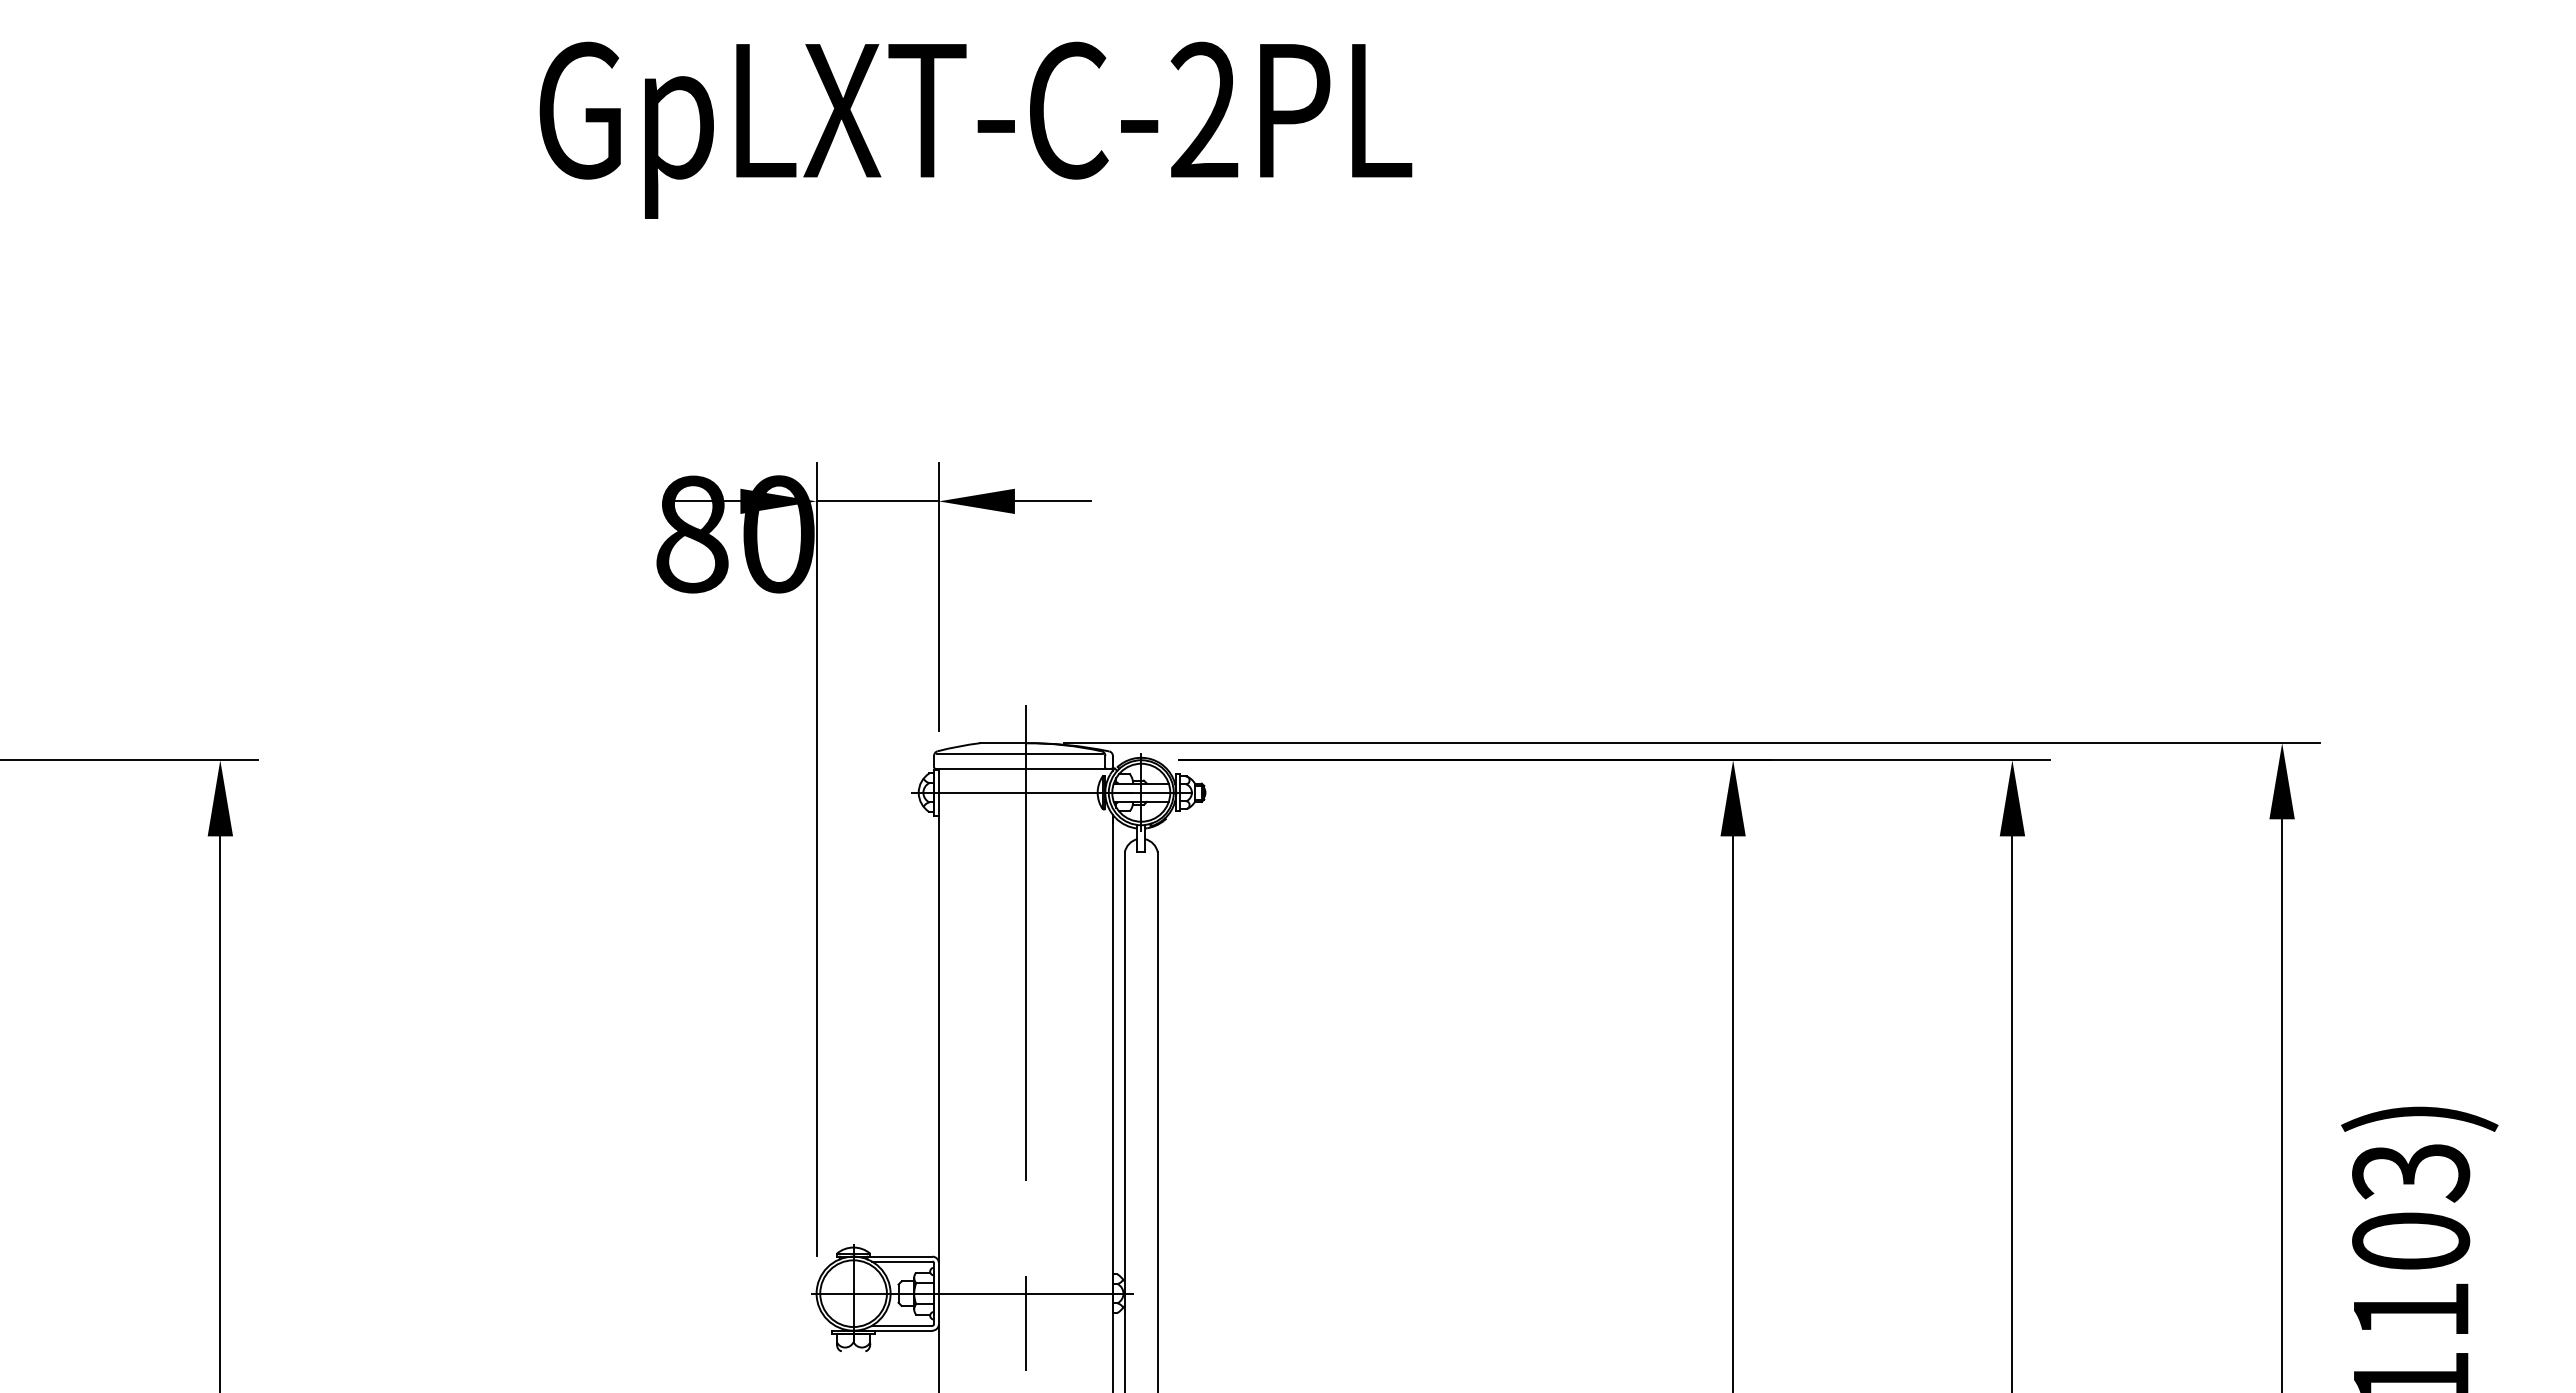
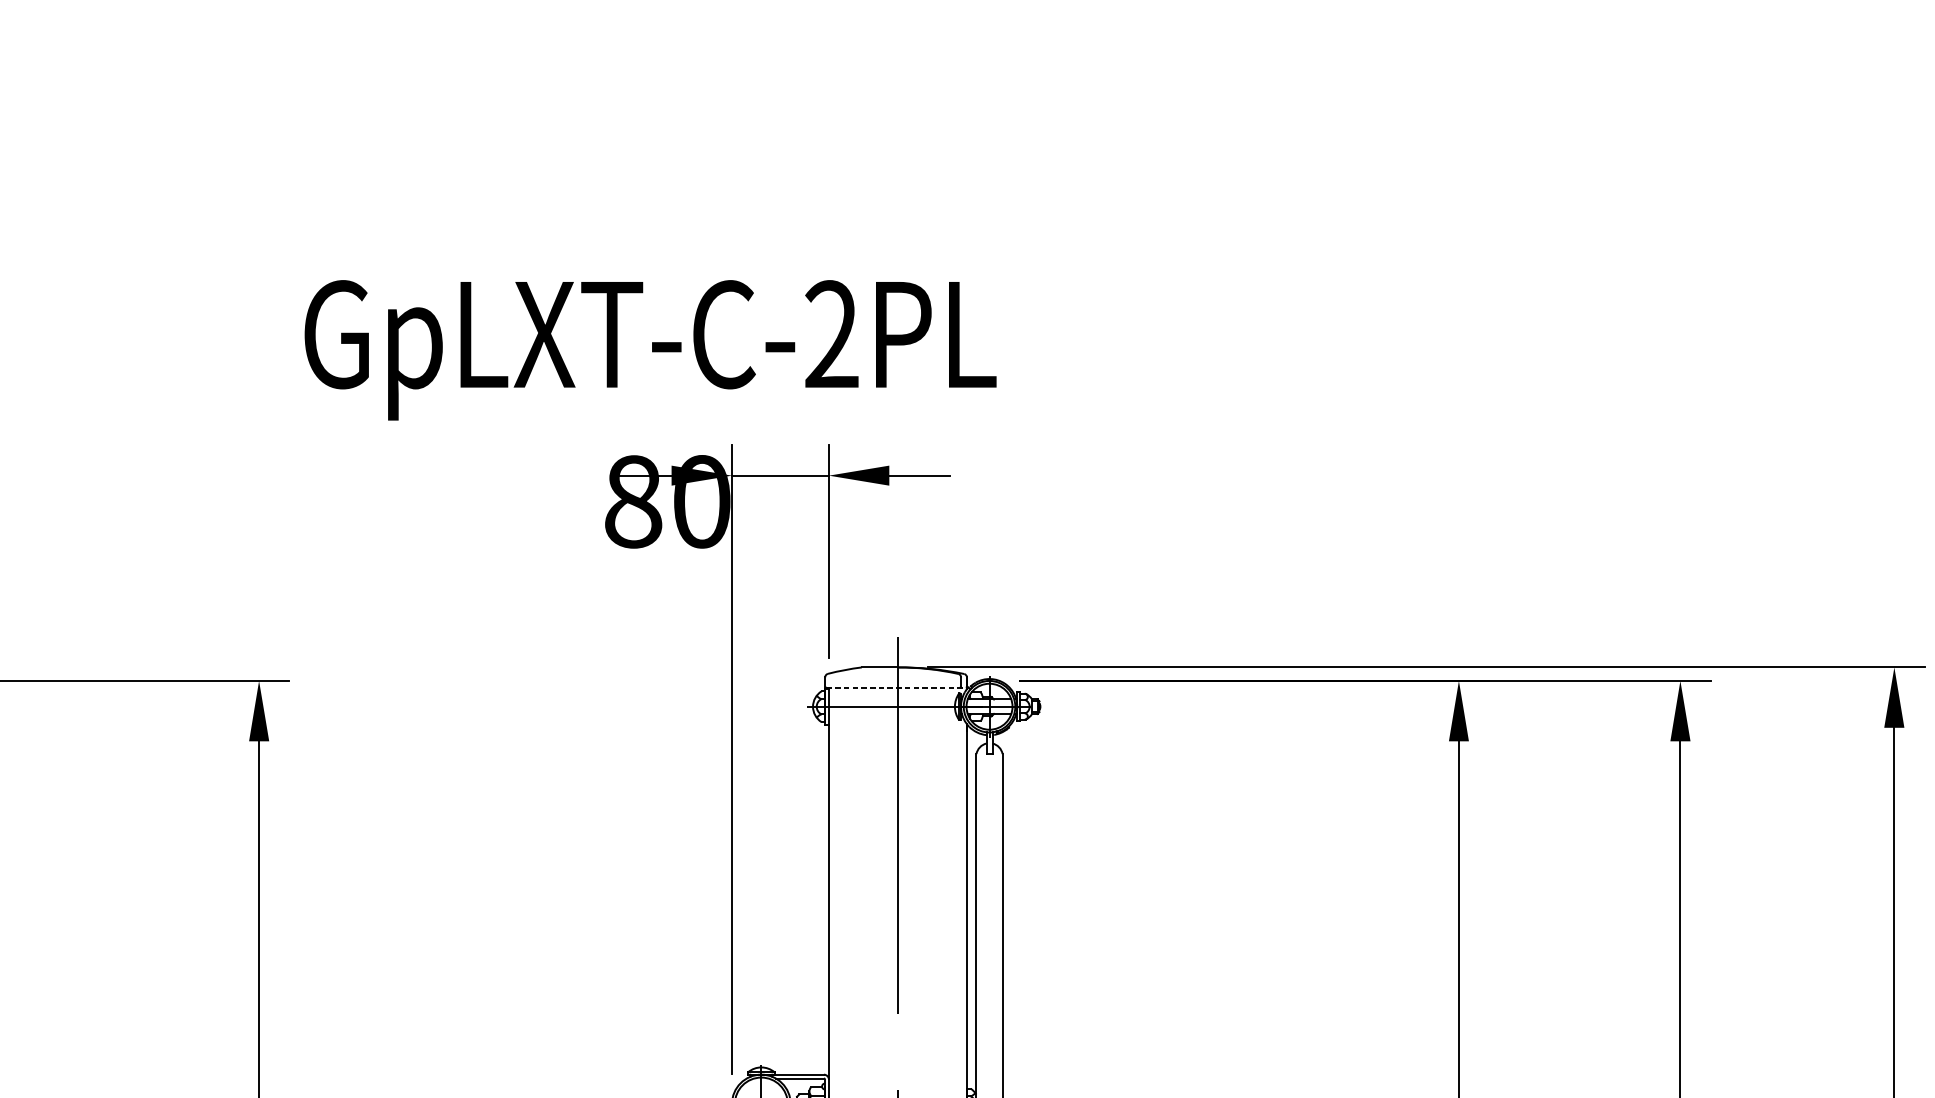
text: (975, 129) -> (650, 349), moved
line: (1019, 753) -> (892, 675), removed
line: (1023, 768) -> (896, 687), solid -> dashed

